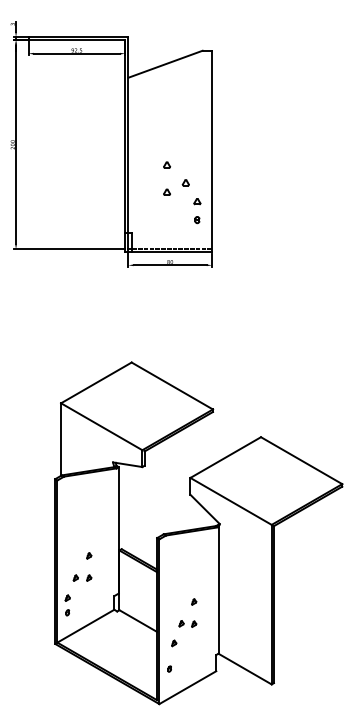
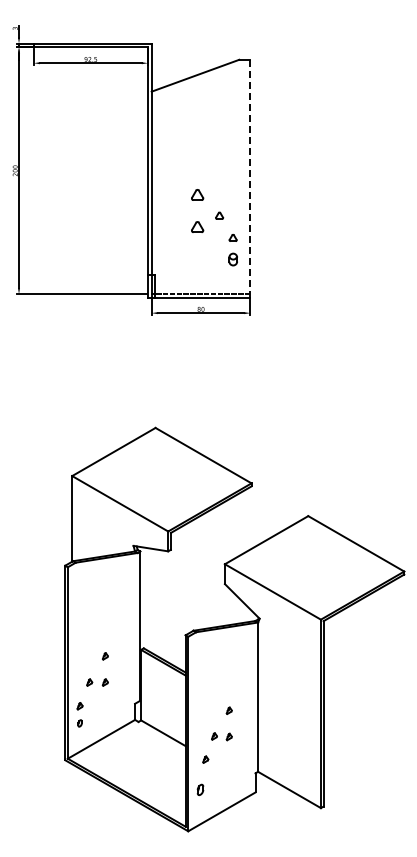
line: (212, 152) -> (250, 179), solid -> dashed
part: (166, 164) -> (196, 194), size x1.6
part: (166, 191) -> (196, 226), size x1.6
part: (196, 219) -> (232, 259), size x1.6
part: (169, 668) -> (200, 789), size x1.6

